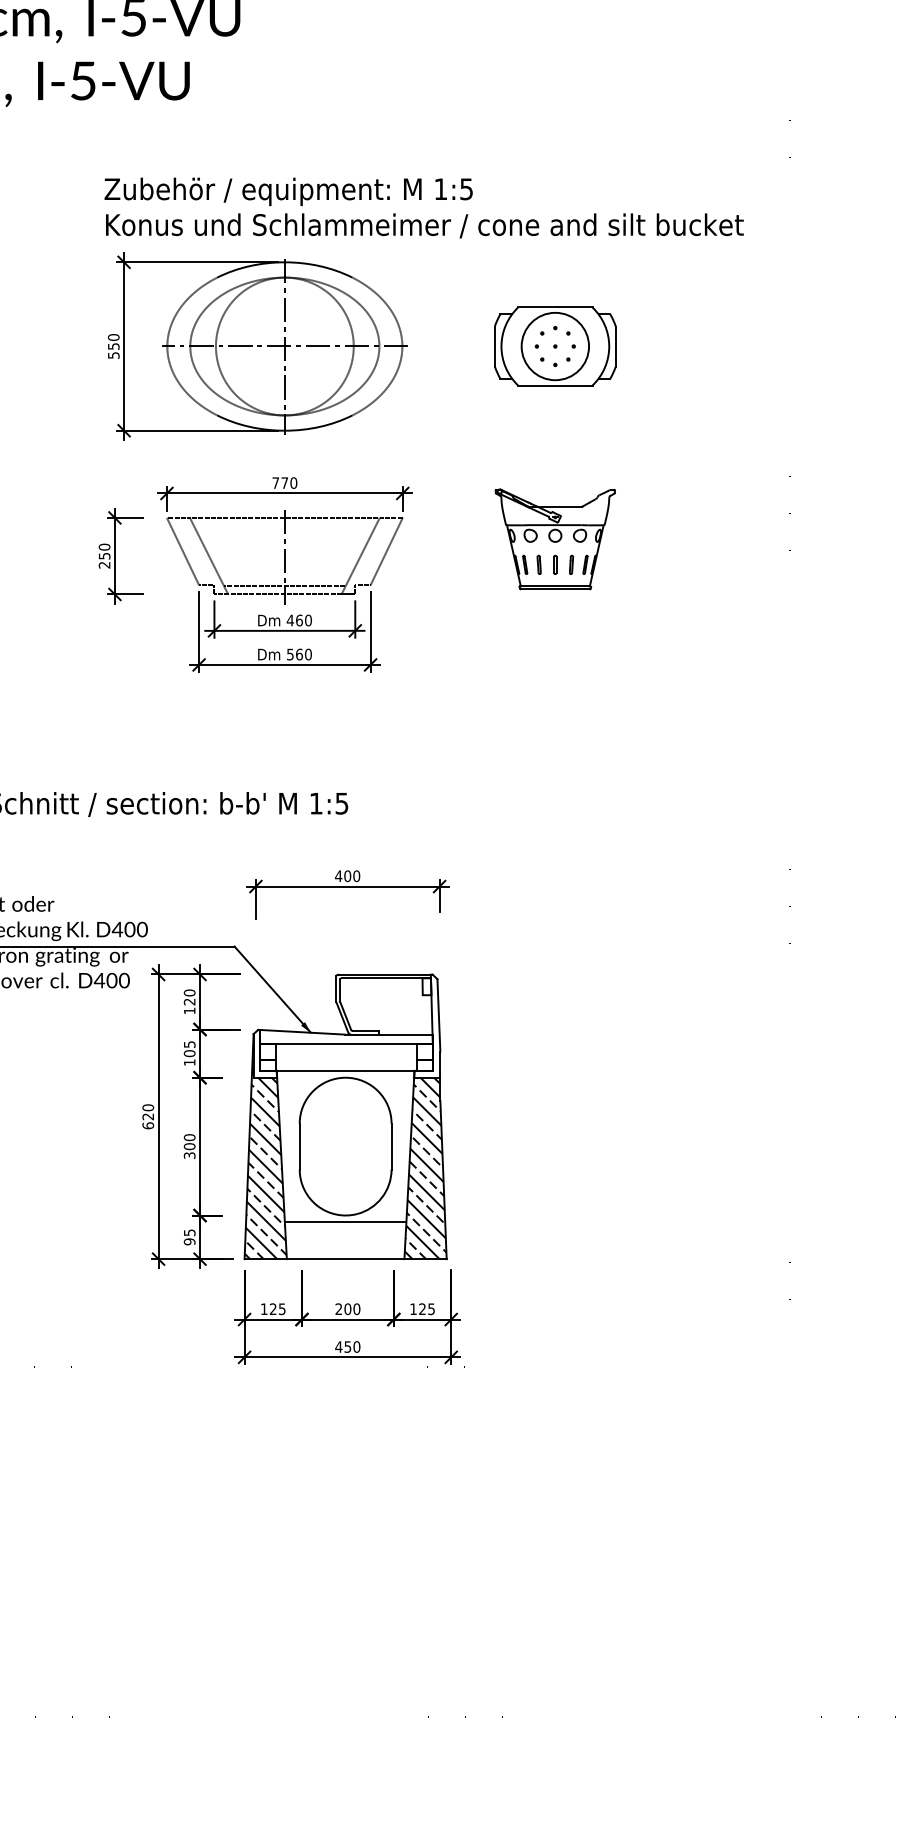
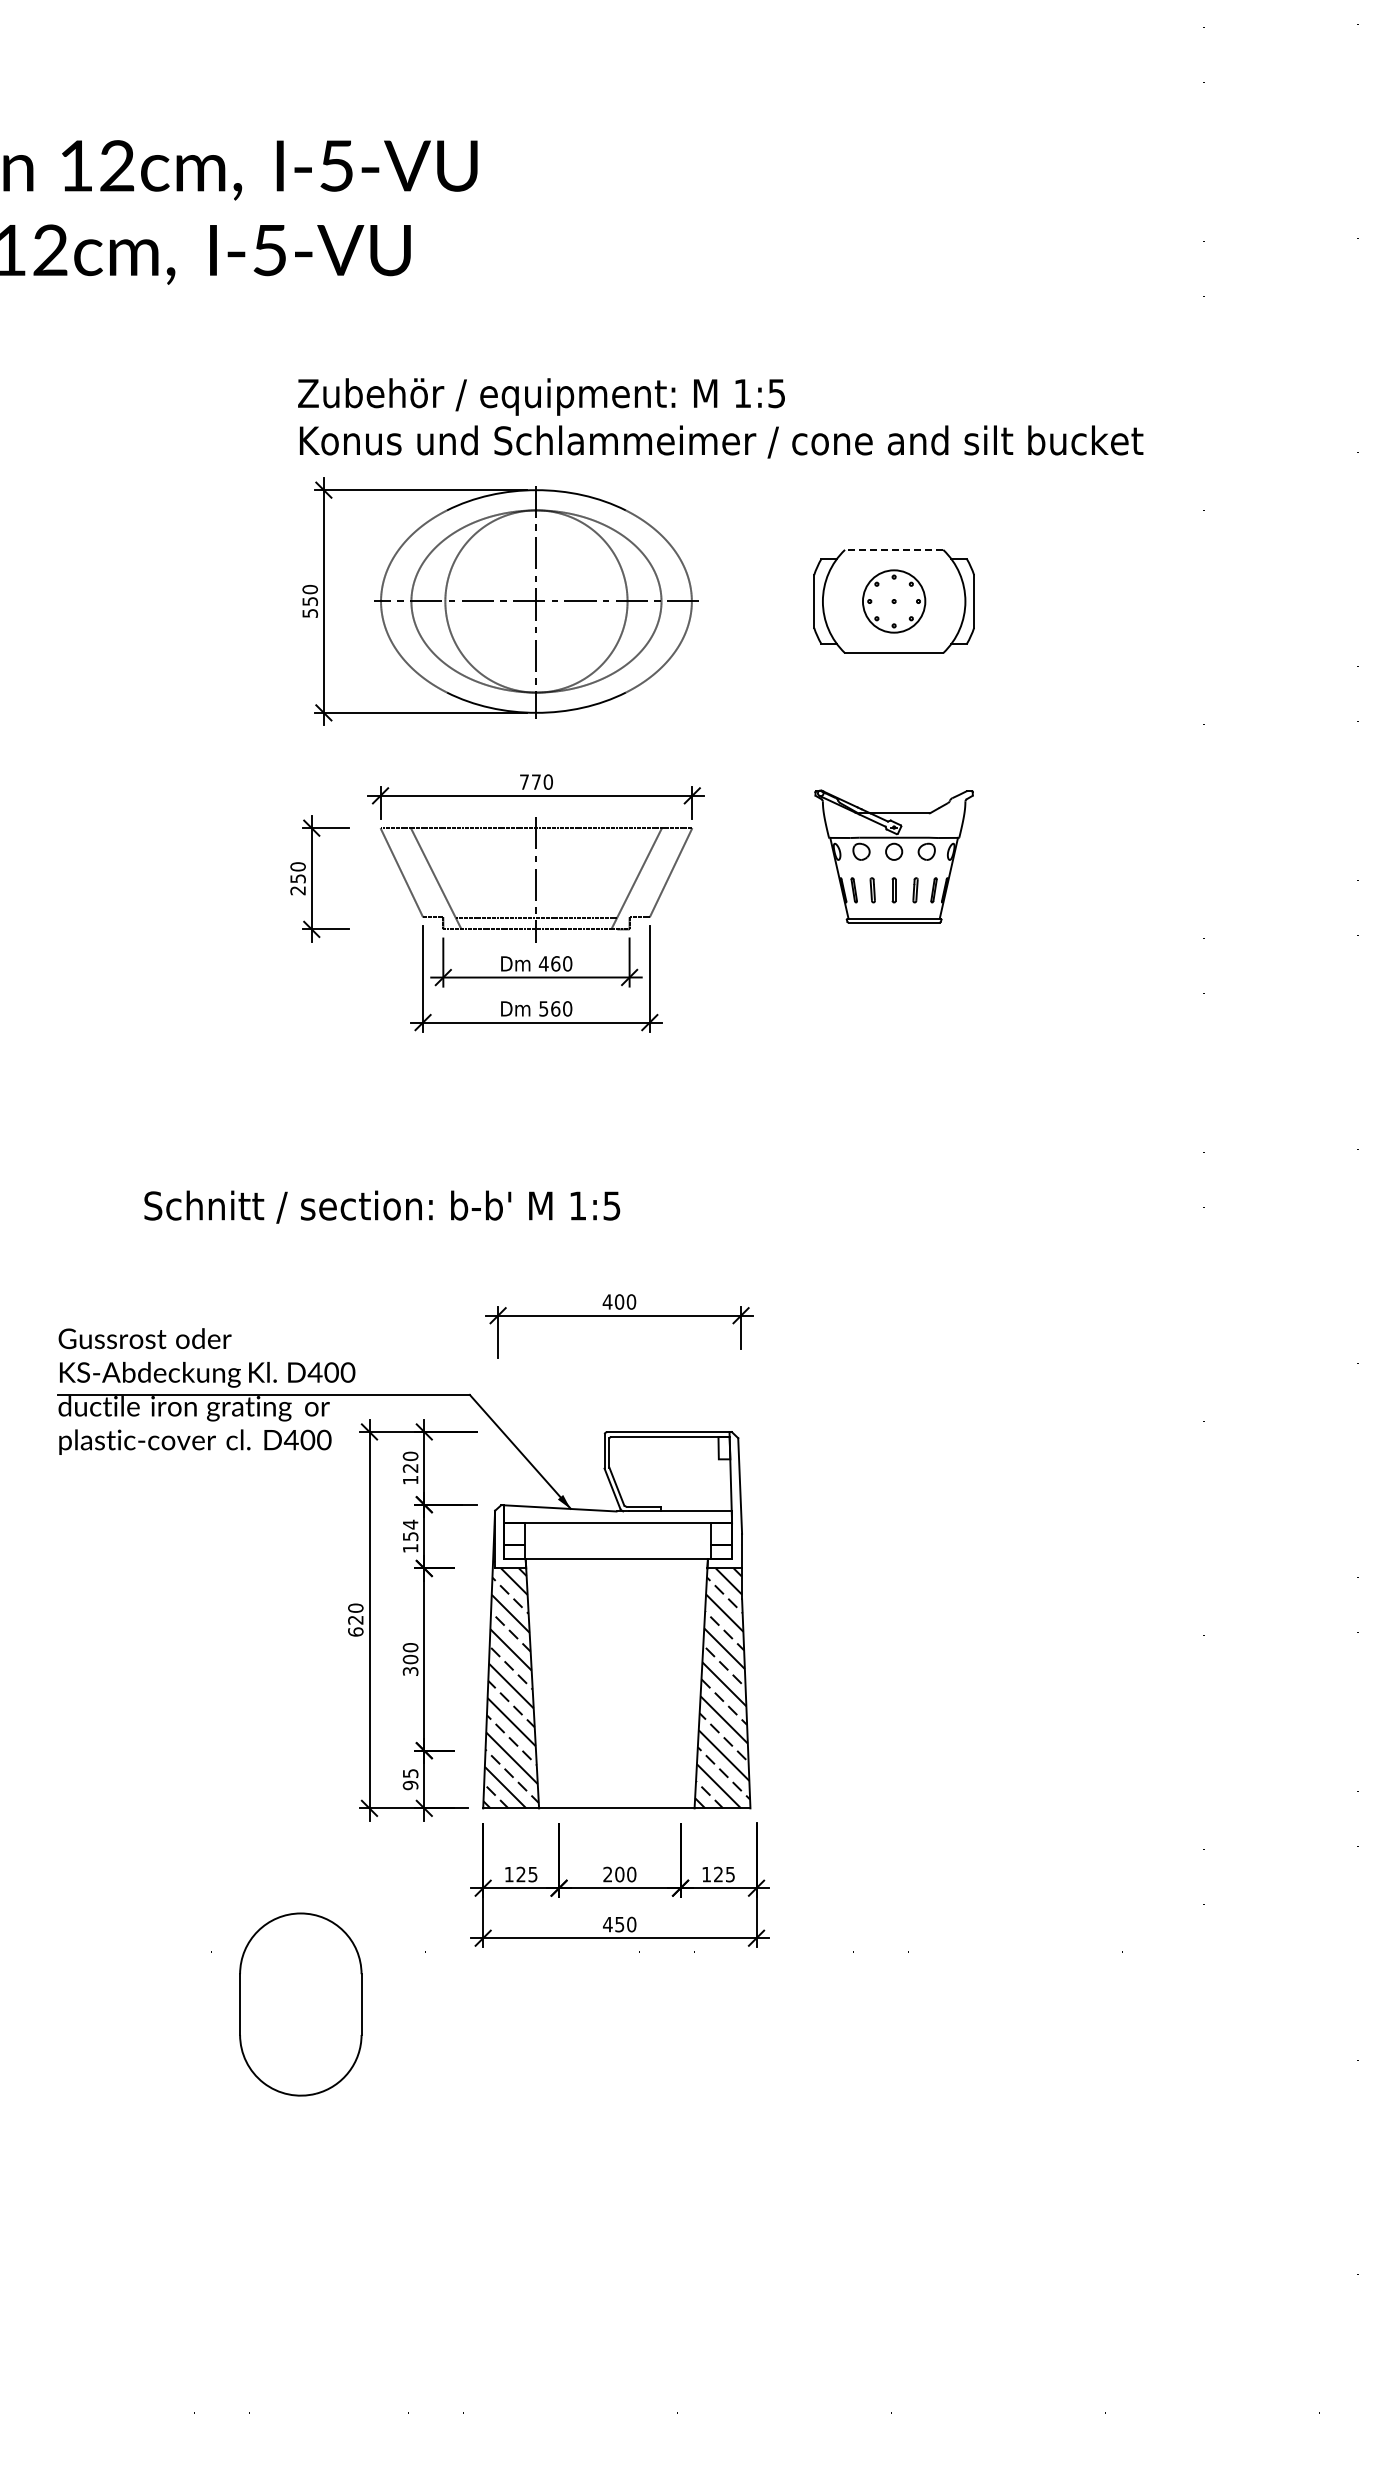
line: (554, 307) -> (893, 549), solid -> dashed
circle: (554, 346) -> (893, 601), size x0.7
text: (189, 1049) -> (410, 1530), 105 -> 154
part: (345, 1146) -> (300, 2004), moved
line: (345, 1222) -> (616, 1759), removed

